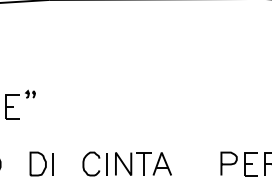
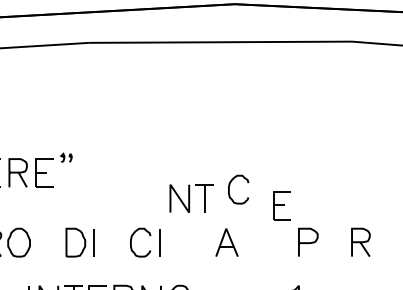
curve: (165, 117) -> (230, 185), added
part: (133, 163) -> (191, 198), moved
part: (250, 163) -> (281, 205), moved

